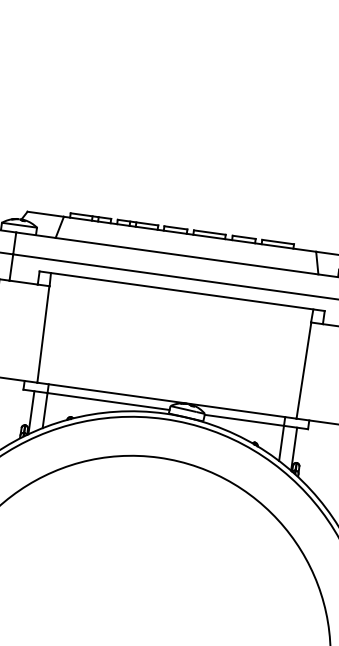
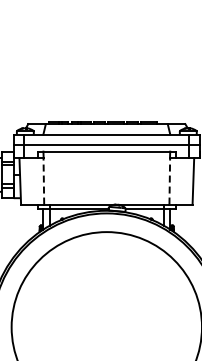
line: (42, 332) -> (43, 180), solid -> dashed
line: (303, 368) -> (169, 180), solid -> dashed

